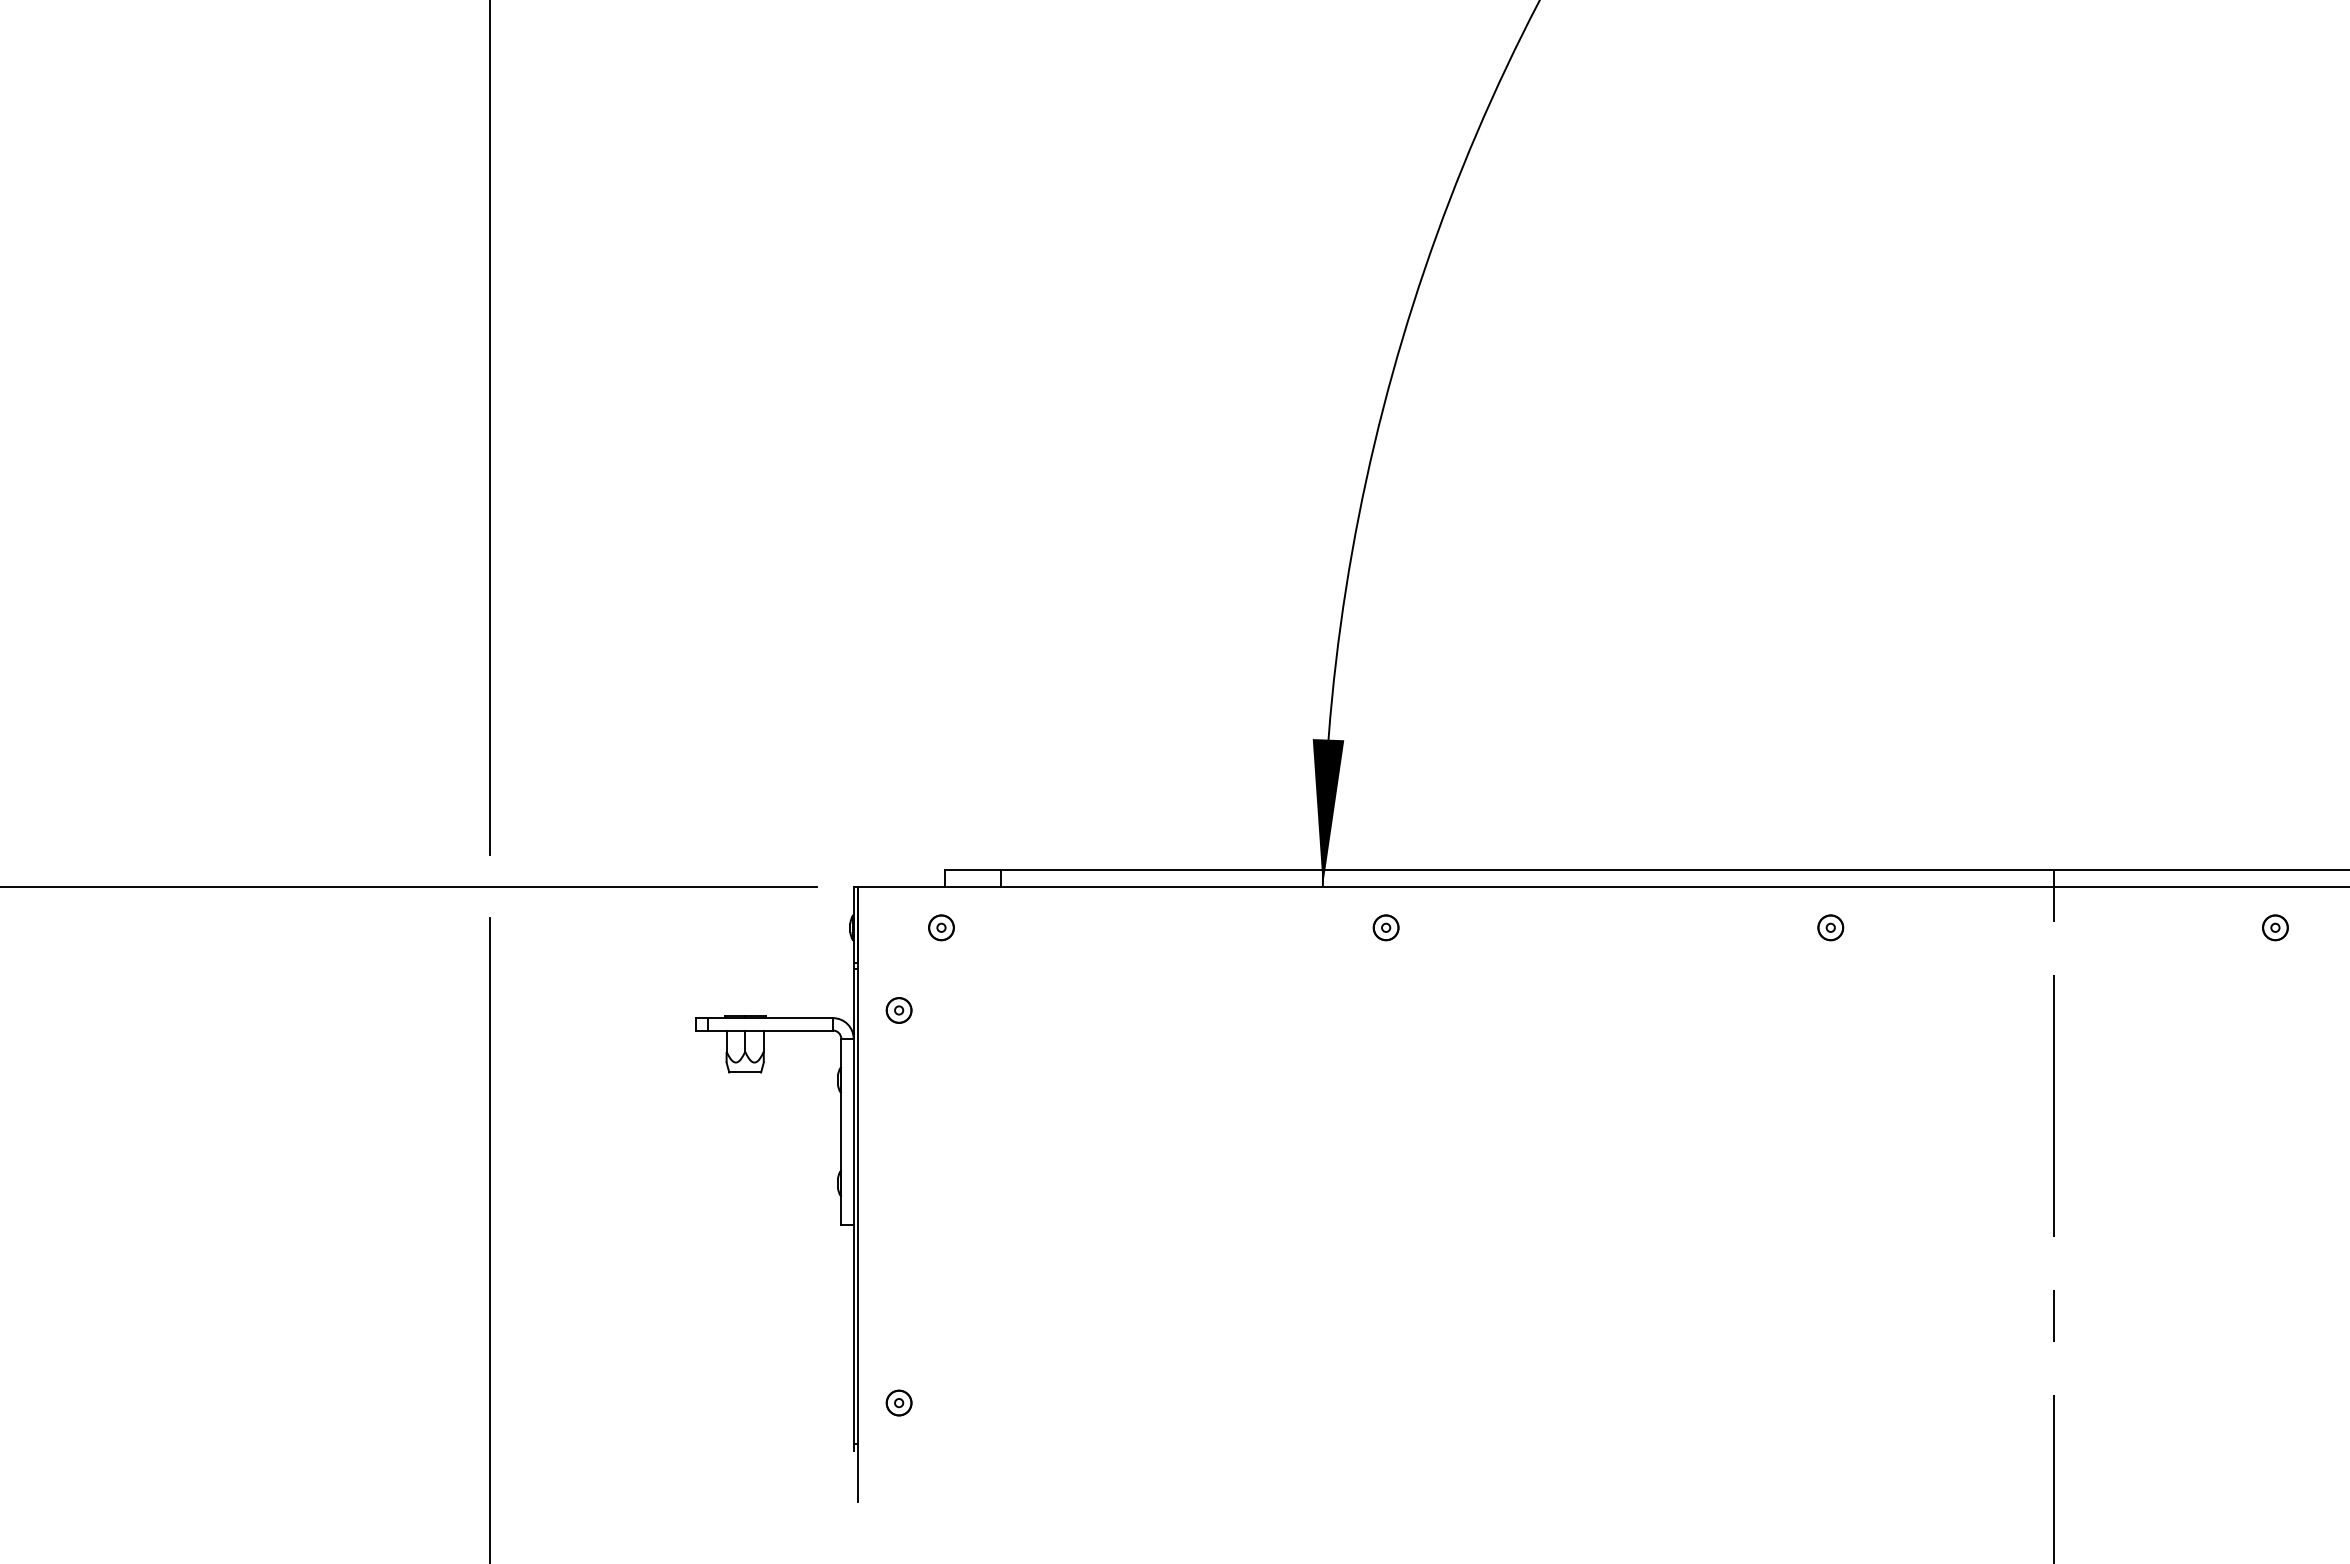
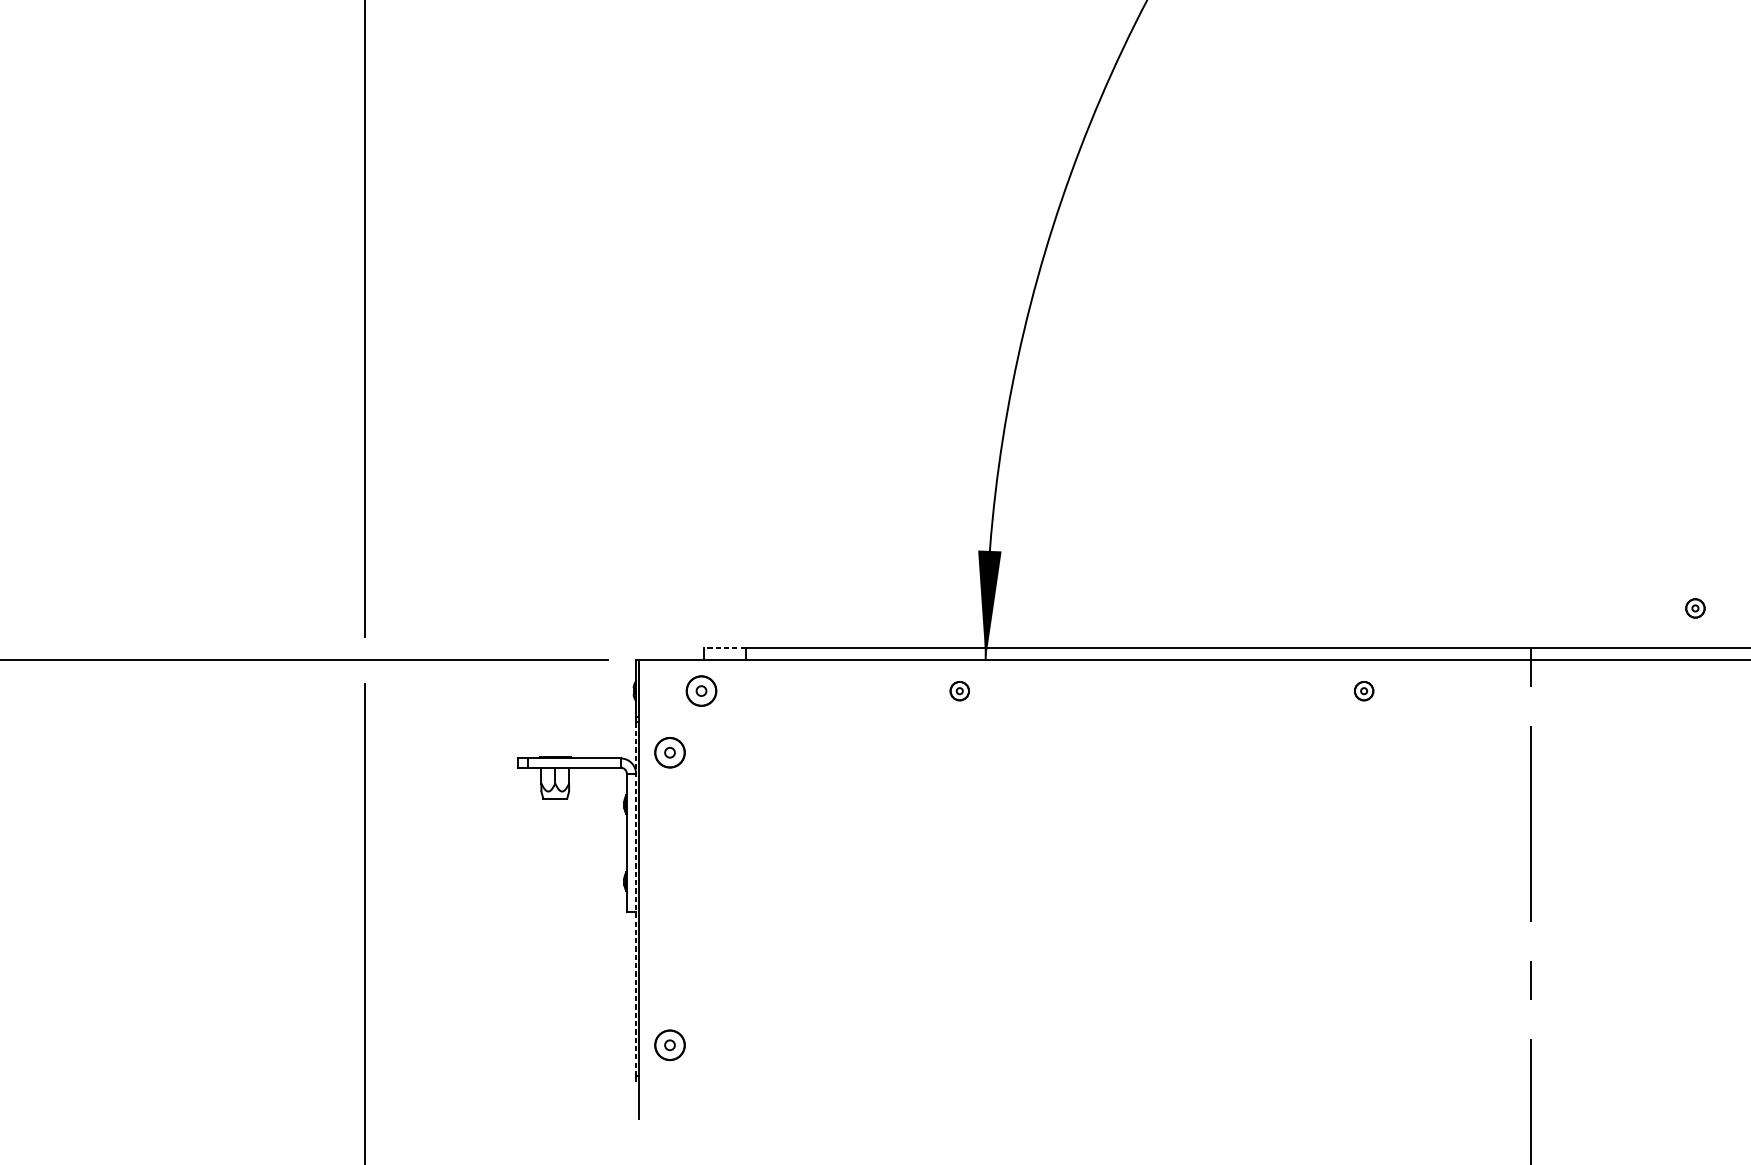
line: (973, 869) -> (725, 647), solid -> dashed
part: (941, 927) -> (701, 690), size x1.6
part: (1385, 927) -> (959, 690), moved
part: (2275, 927) -> (1695, 608), moved
part: (898, 1010) -> (669, 752), size x1.6
line: (853, 1206) -> (635, 898), solid -> dashed
part: (898, 1402) -> (669, 1044), size x1.6

